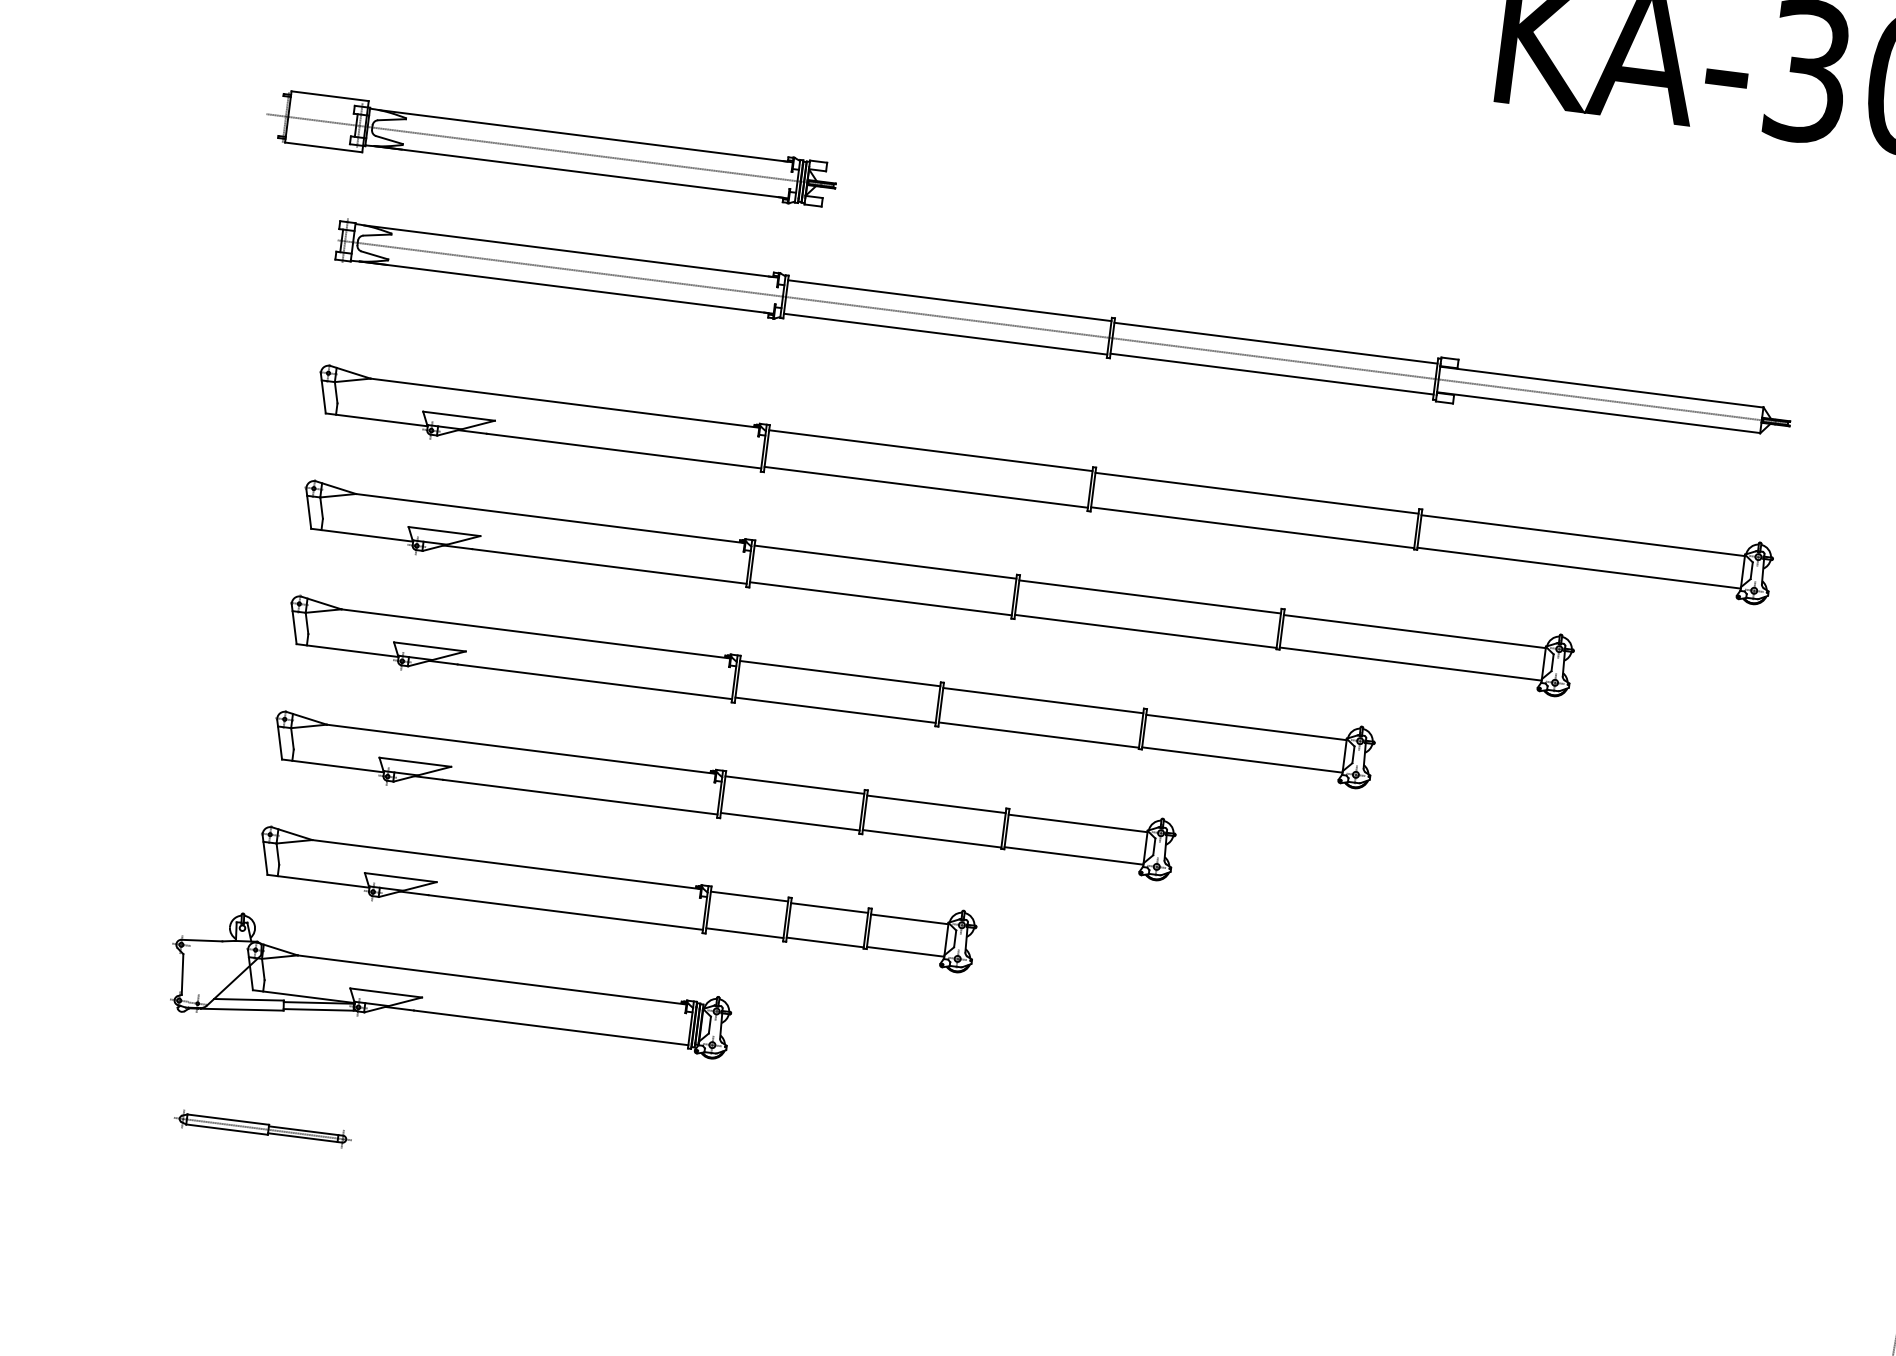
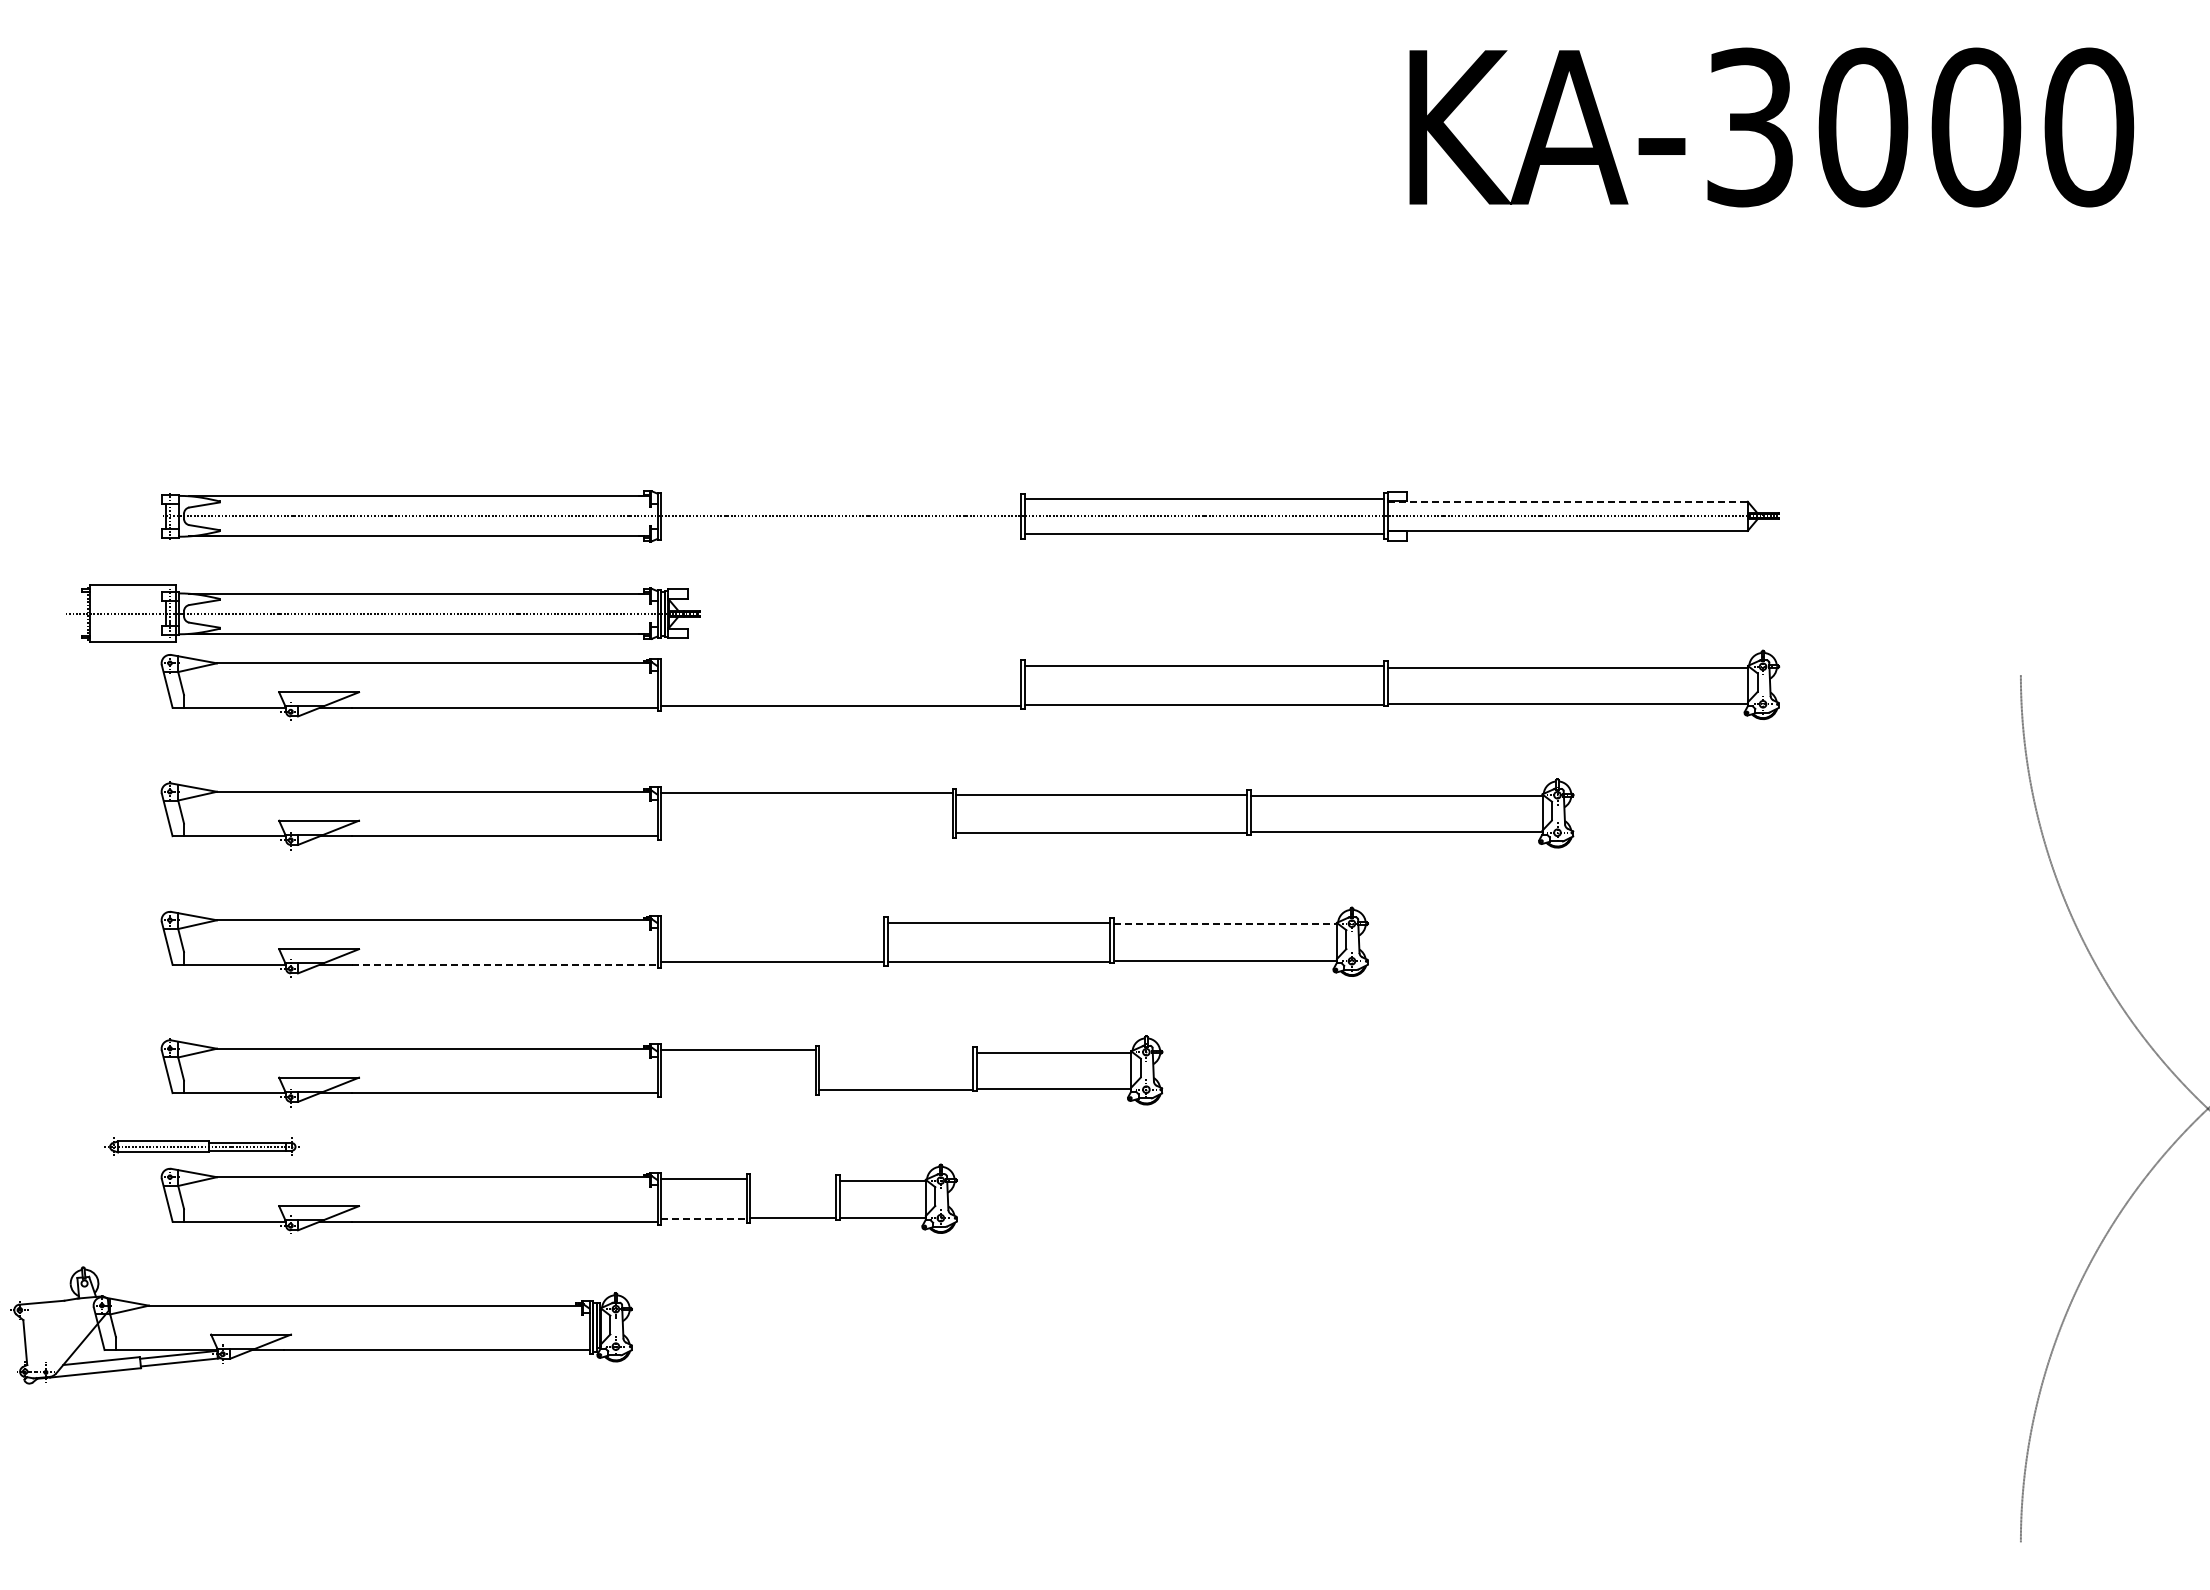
part: (551, 149) -> (383, 613), moved
line: (950, 300) -> (841, 497), removed
line: (946, 333) -> (841, 534), removed
line: (1601, 387) -> (1567, 502), solid -> dashed
line: (931, 450) -> (841, 664), removed
line: (880, 598) -> (806, 833), removed
line: (840, 673) -> (772, 921), removed
line: (594, 681) -> (504, 964), solid -> dashed
line: (1246, 727) -> (1225, 924), solid -> dashed
line: (936, 804) -> (896, 1051), removed
line: (790, 821) -> (738, 1090), removed
line: (829, 908) -> (793, 1180), removed
line: (745, 933) -> (704, 1219), solid -> dashed
part: (450, 992) -> (321, 1325), moved
part: (261, 1128) -> (201, 1146), moved

